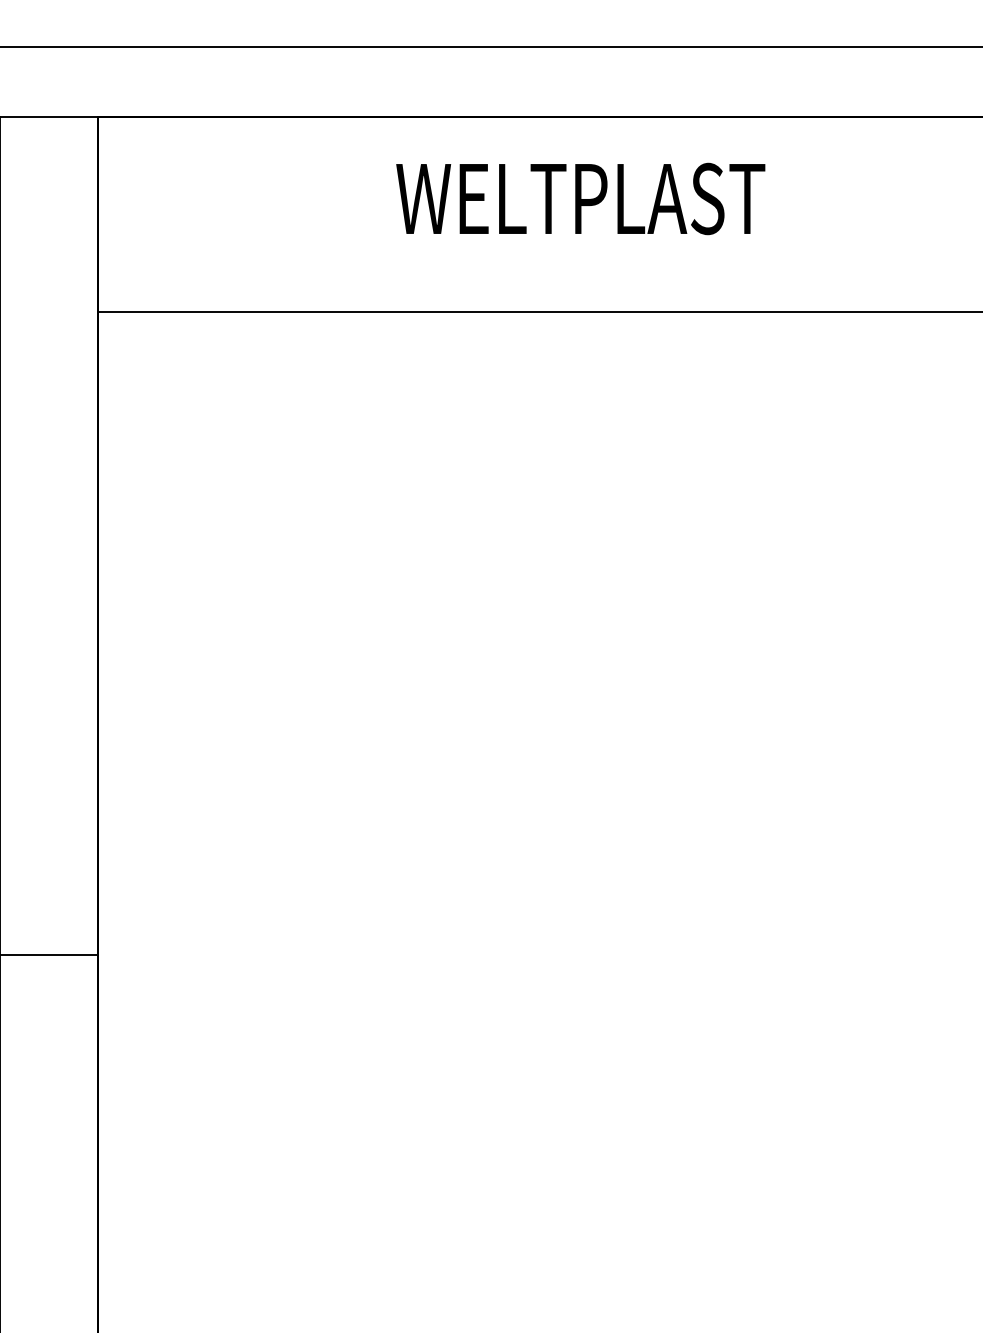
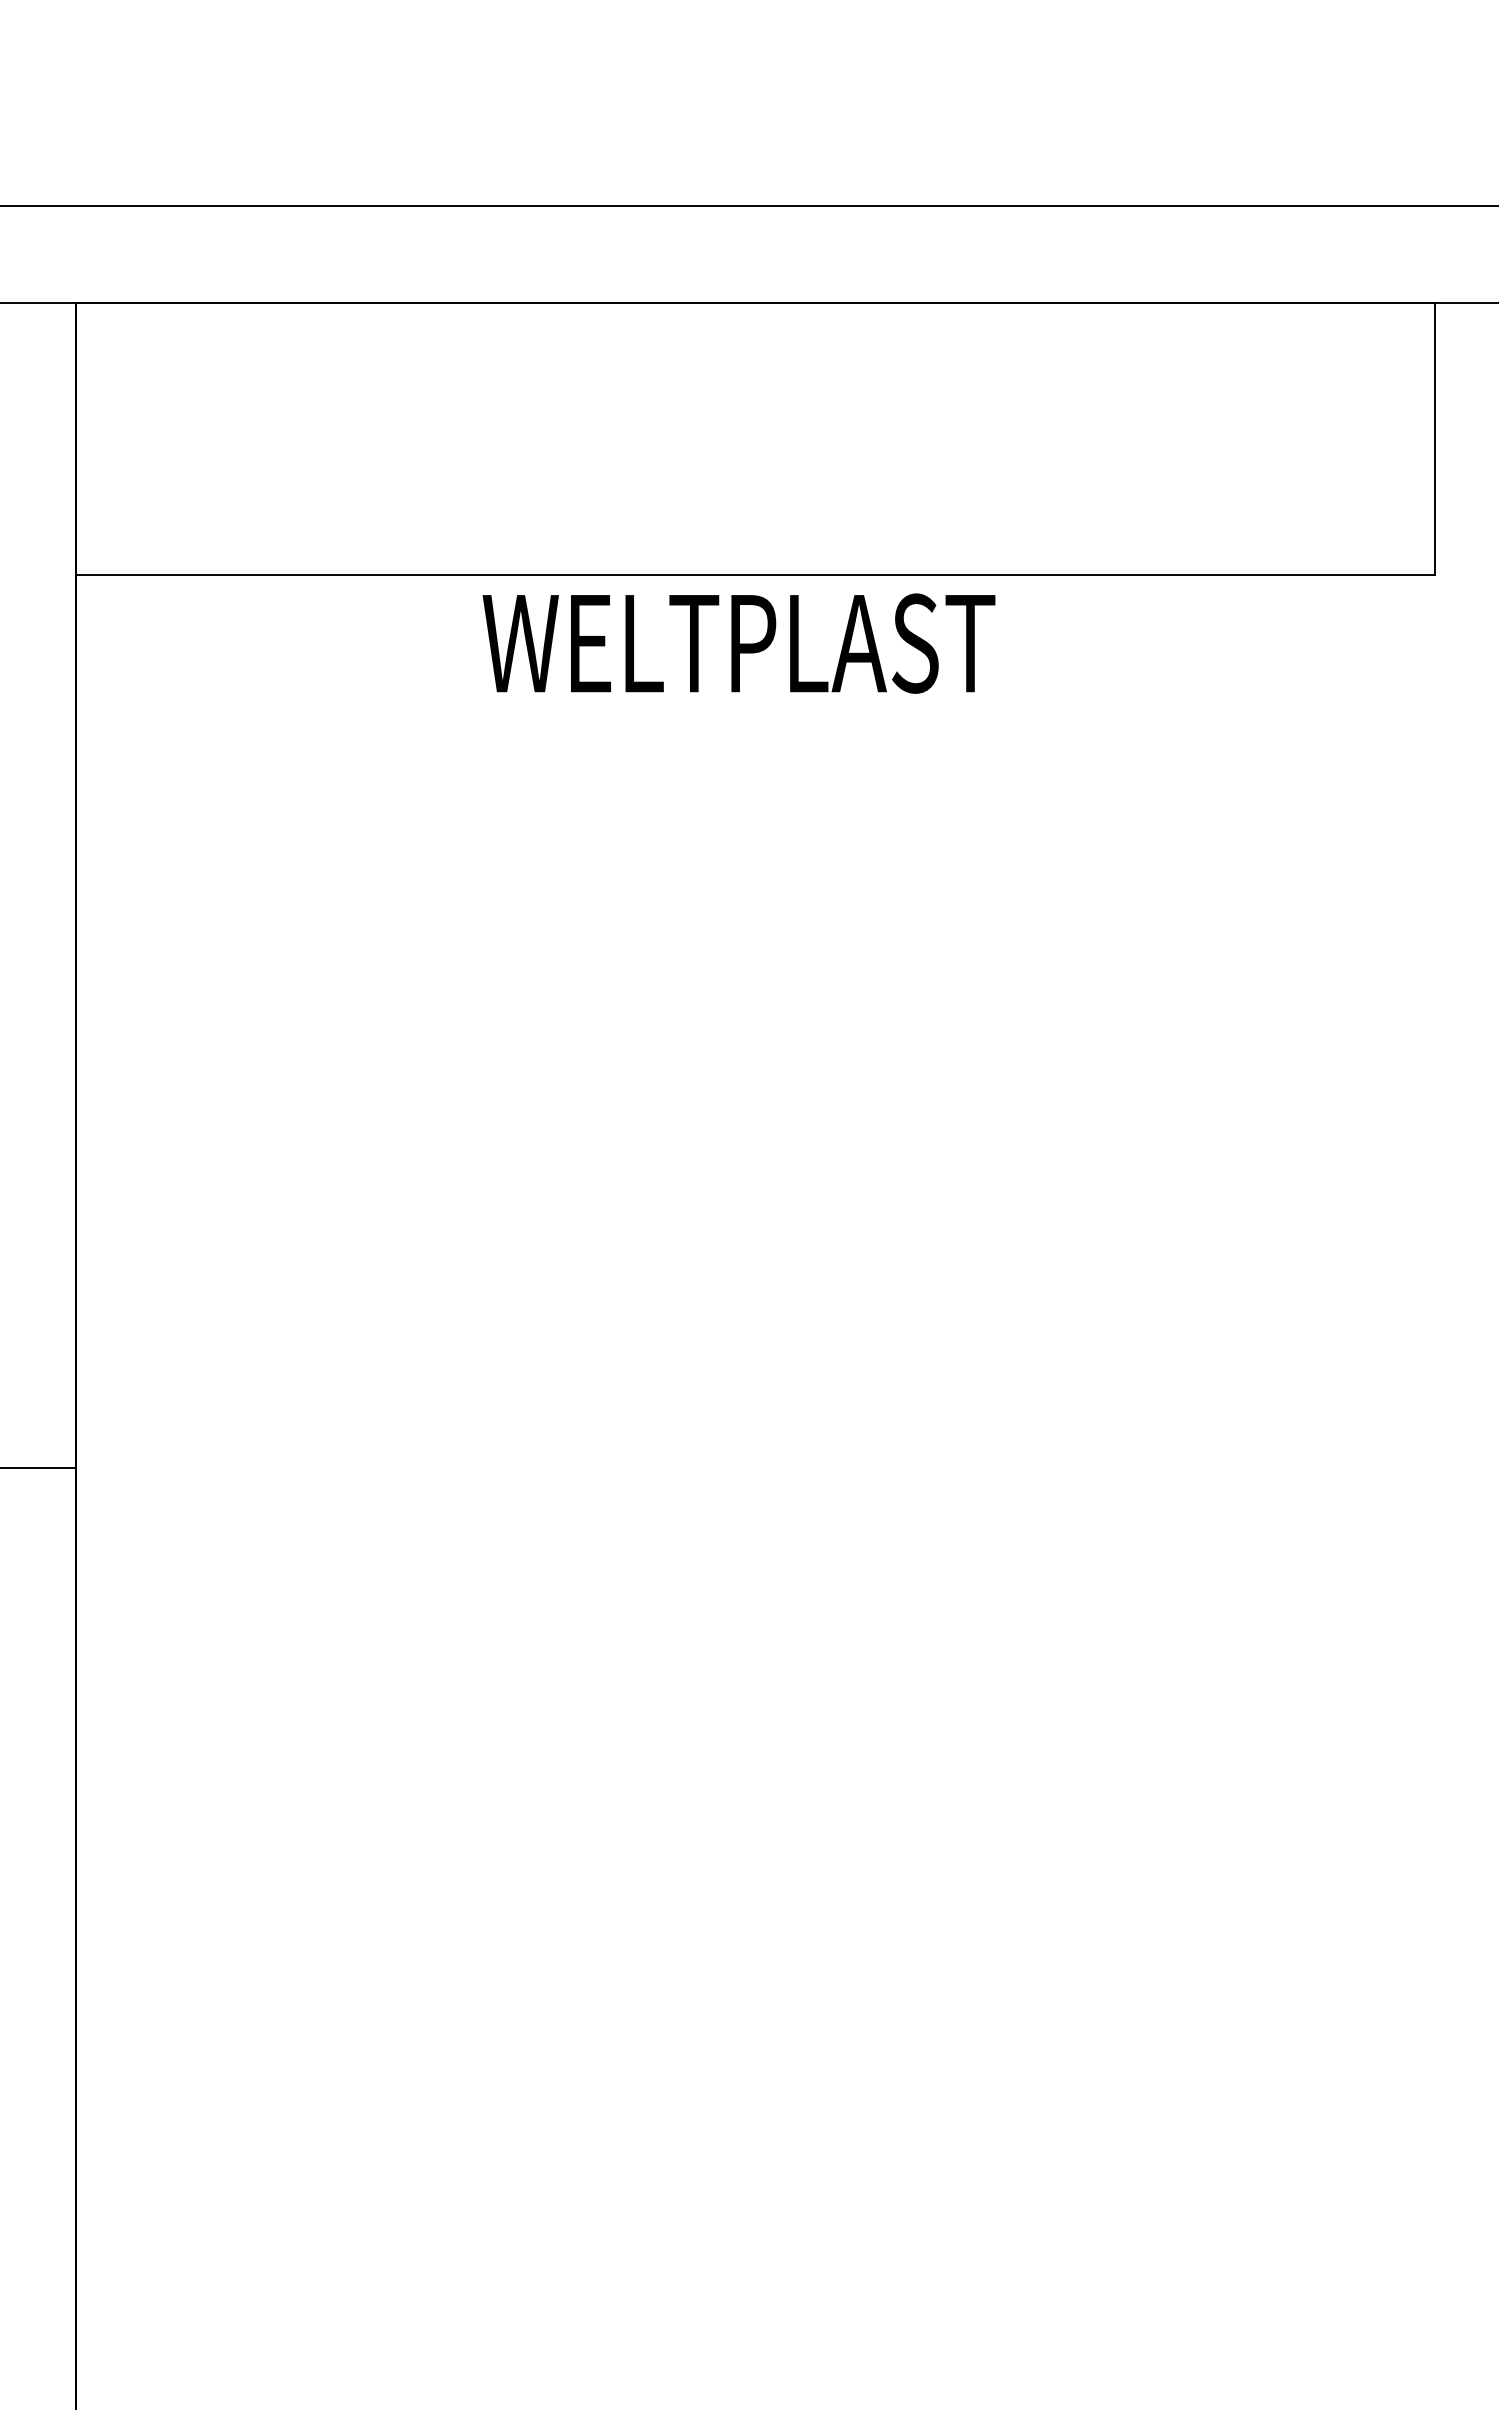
text: (580, 198) -> (738, 643), moved

